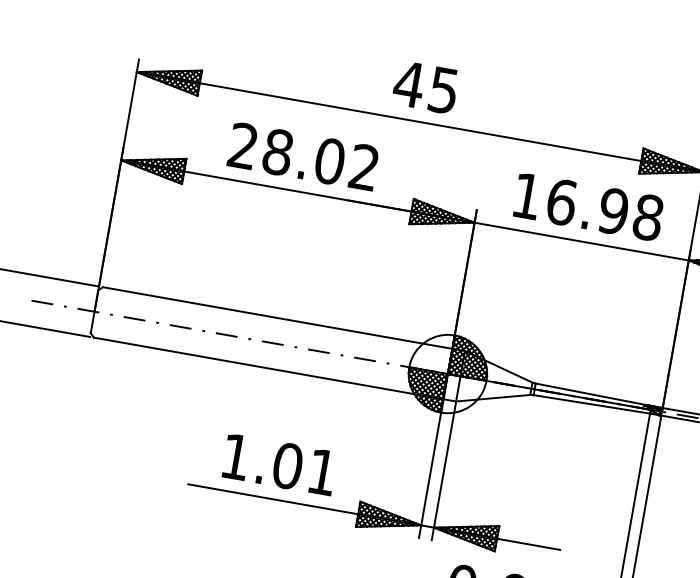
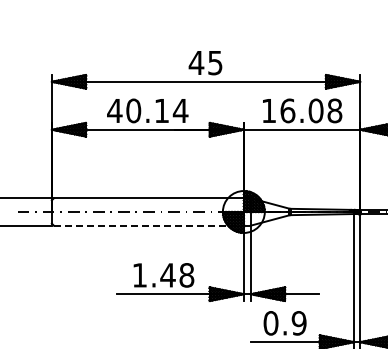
text: (303, 155) -> (147, 110), 28.02 -> 40.14
text: (612, 210) -> (315, 110), 16.98 -> 16.08
line: (267, 367) -> (148, 225), solid -> dashed
text: (305, 469) -> (177, 275), 1.01 -> 1.48

